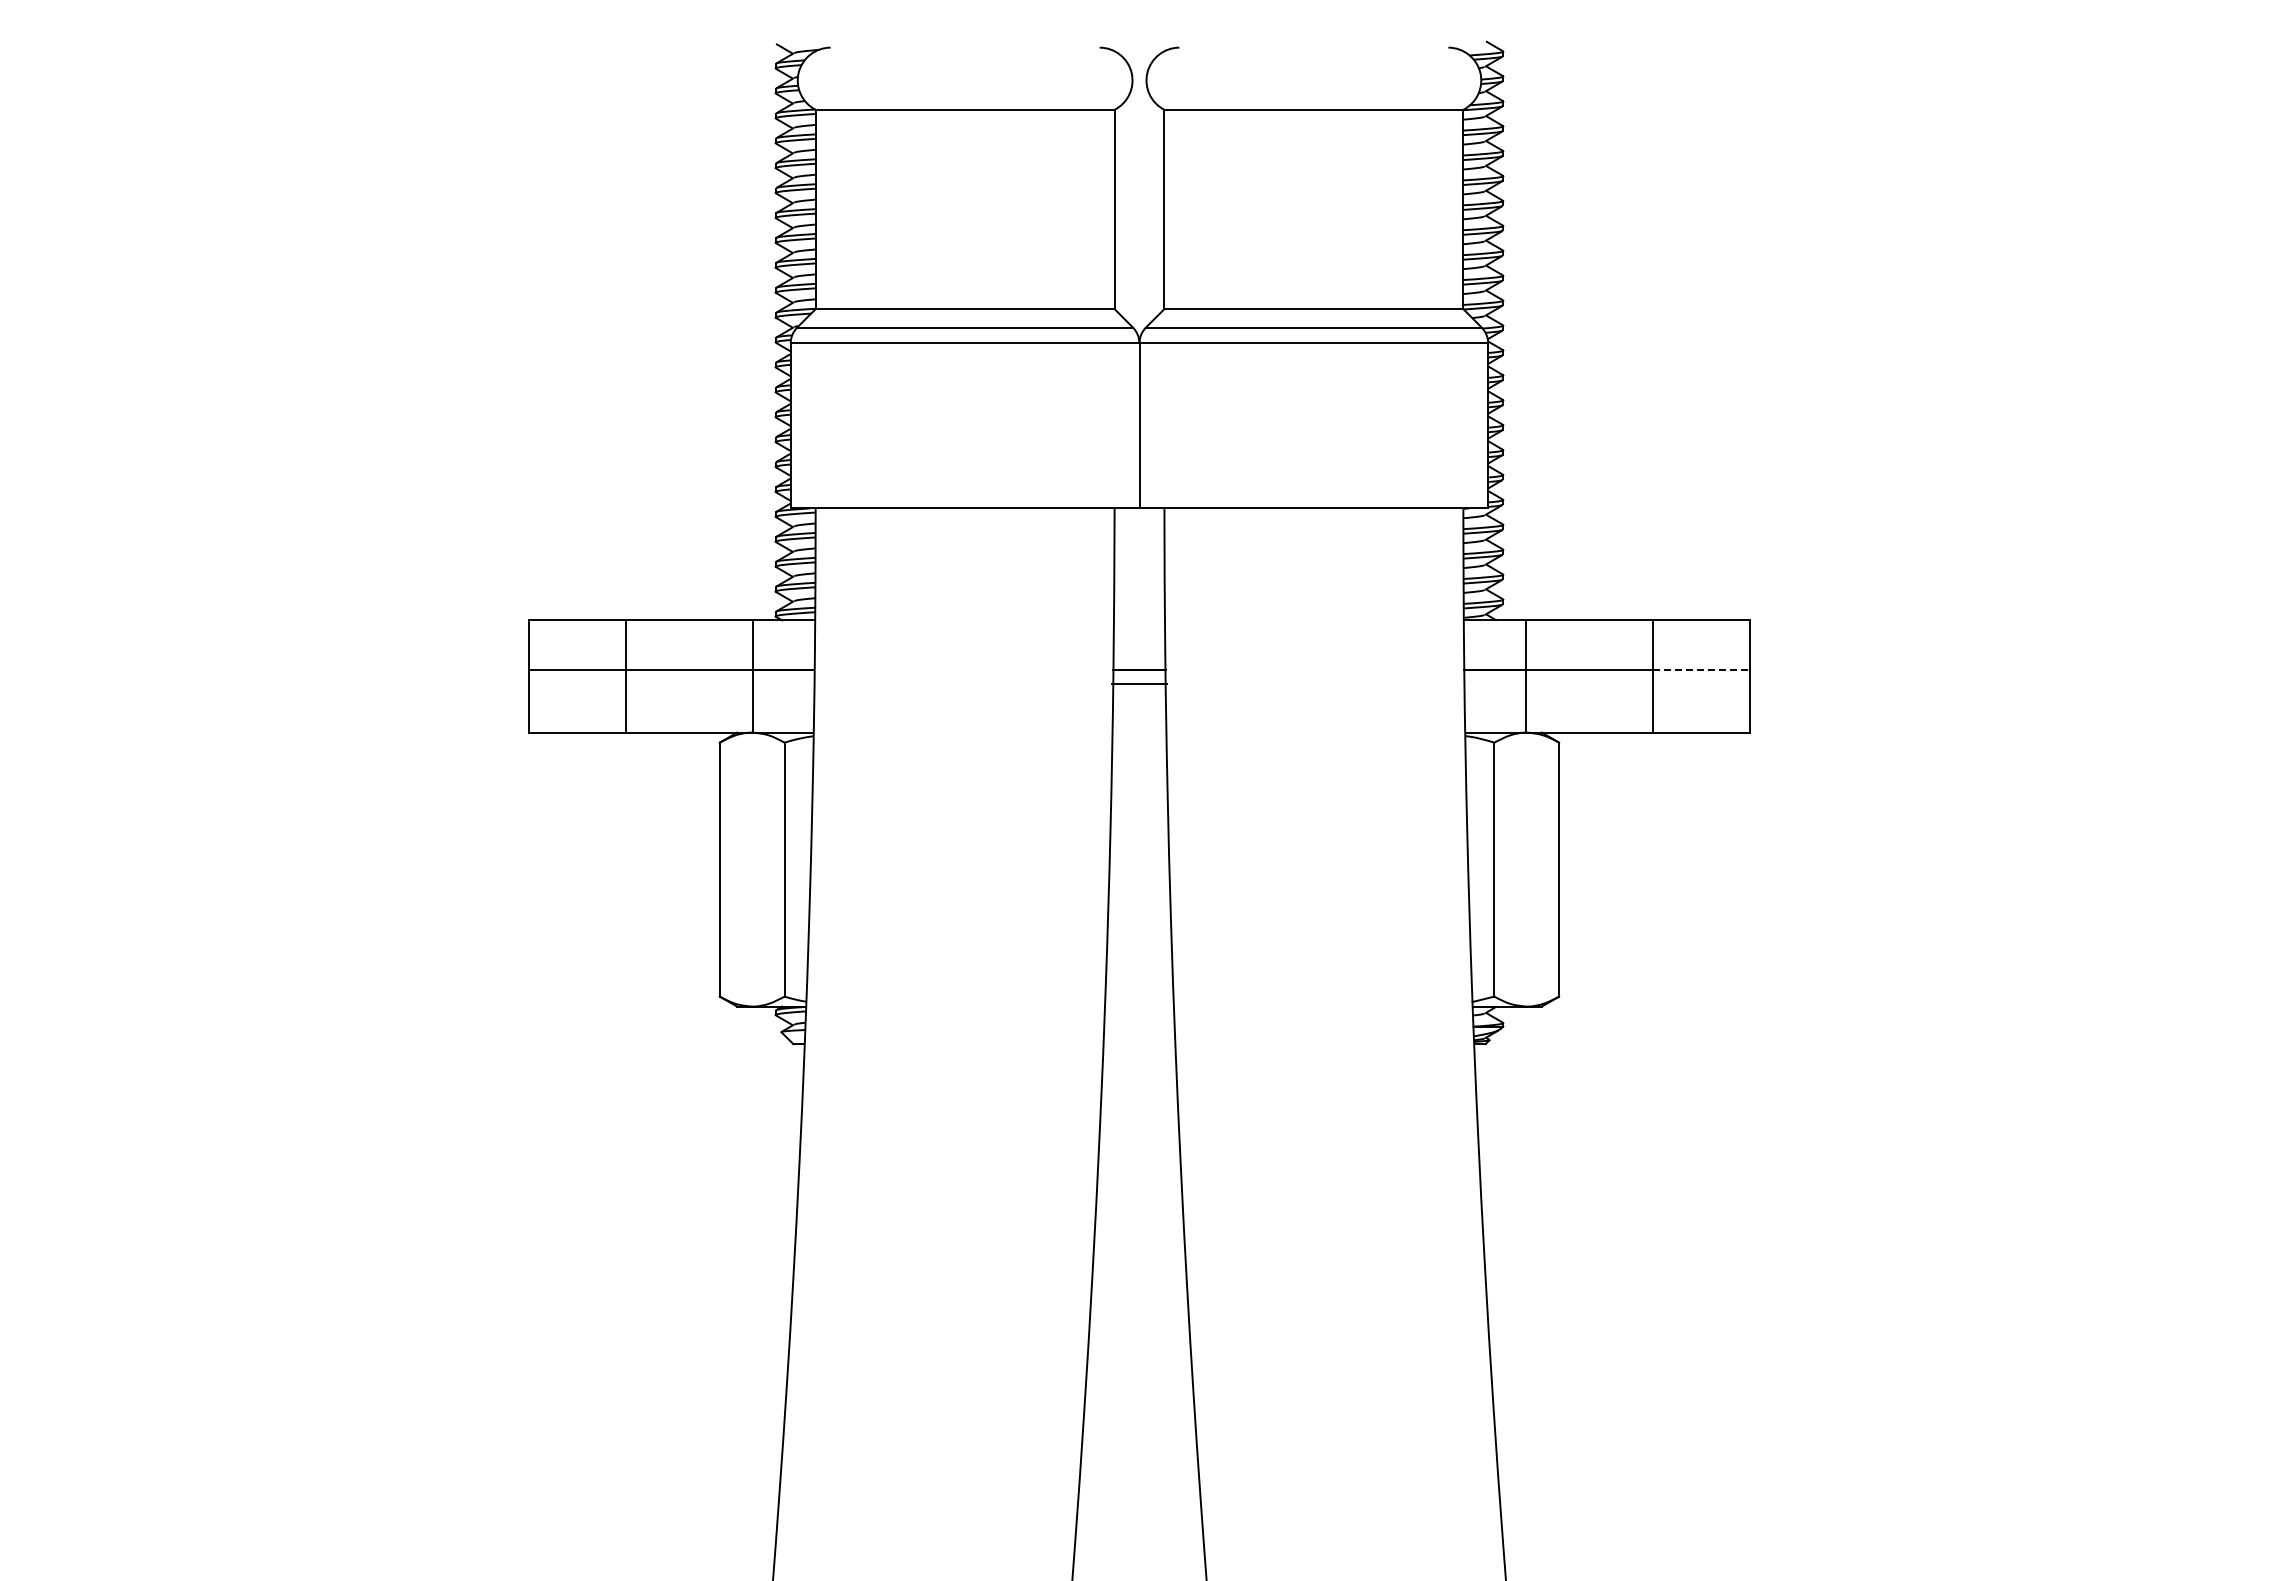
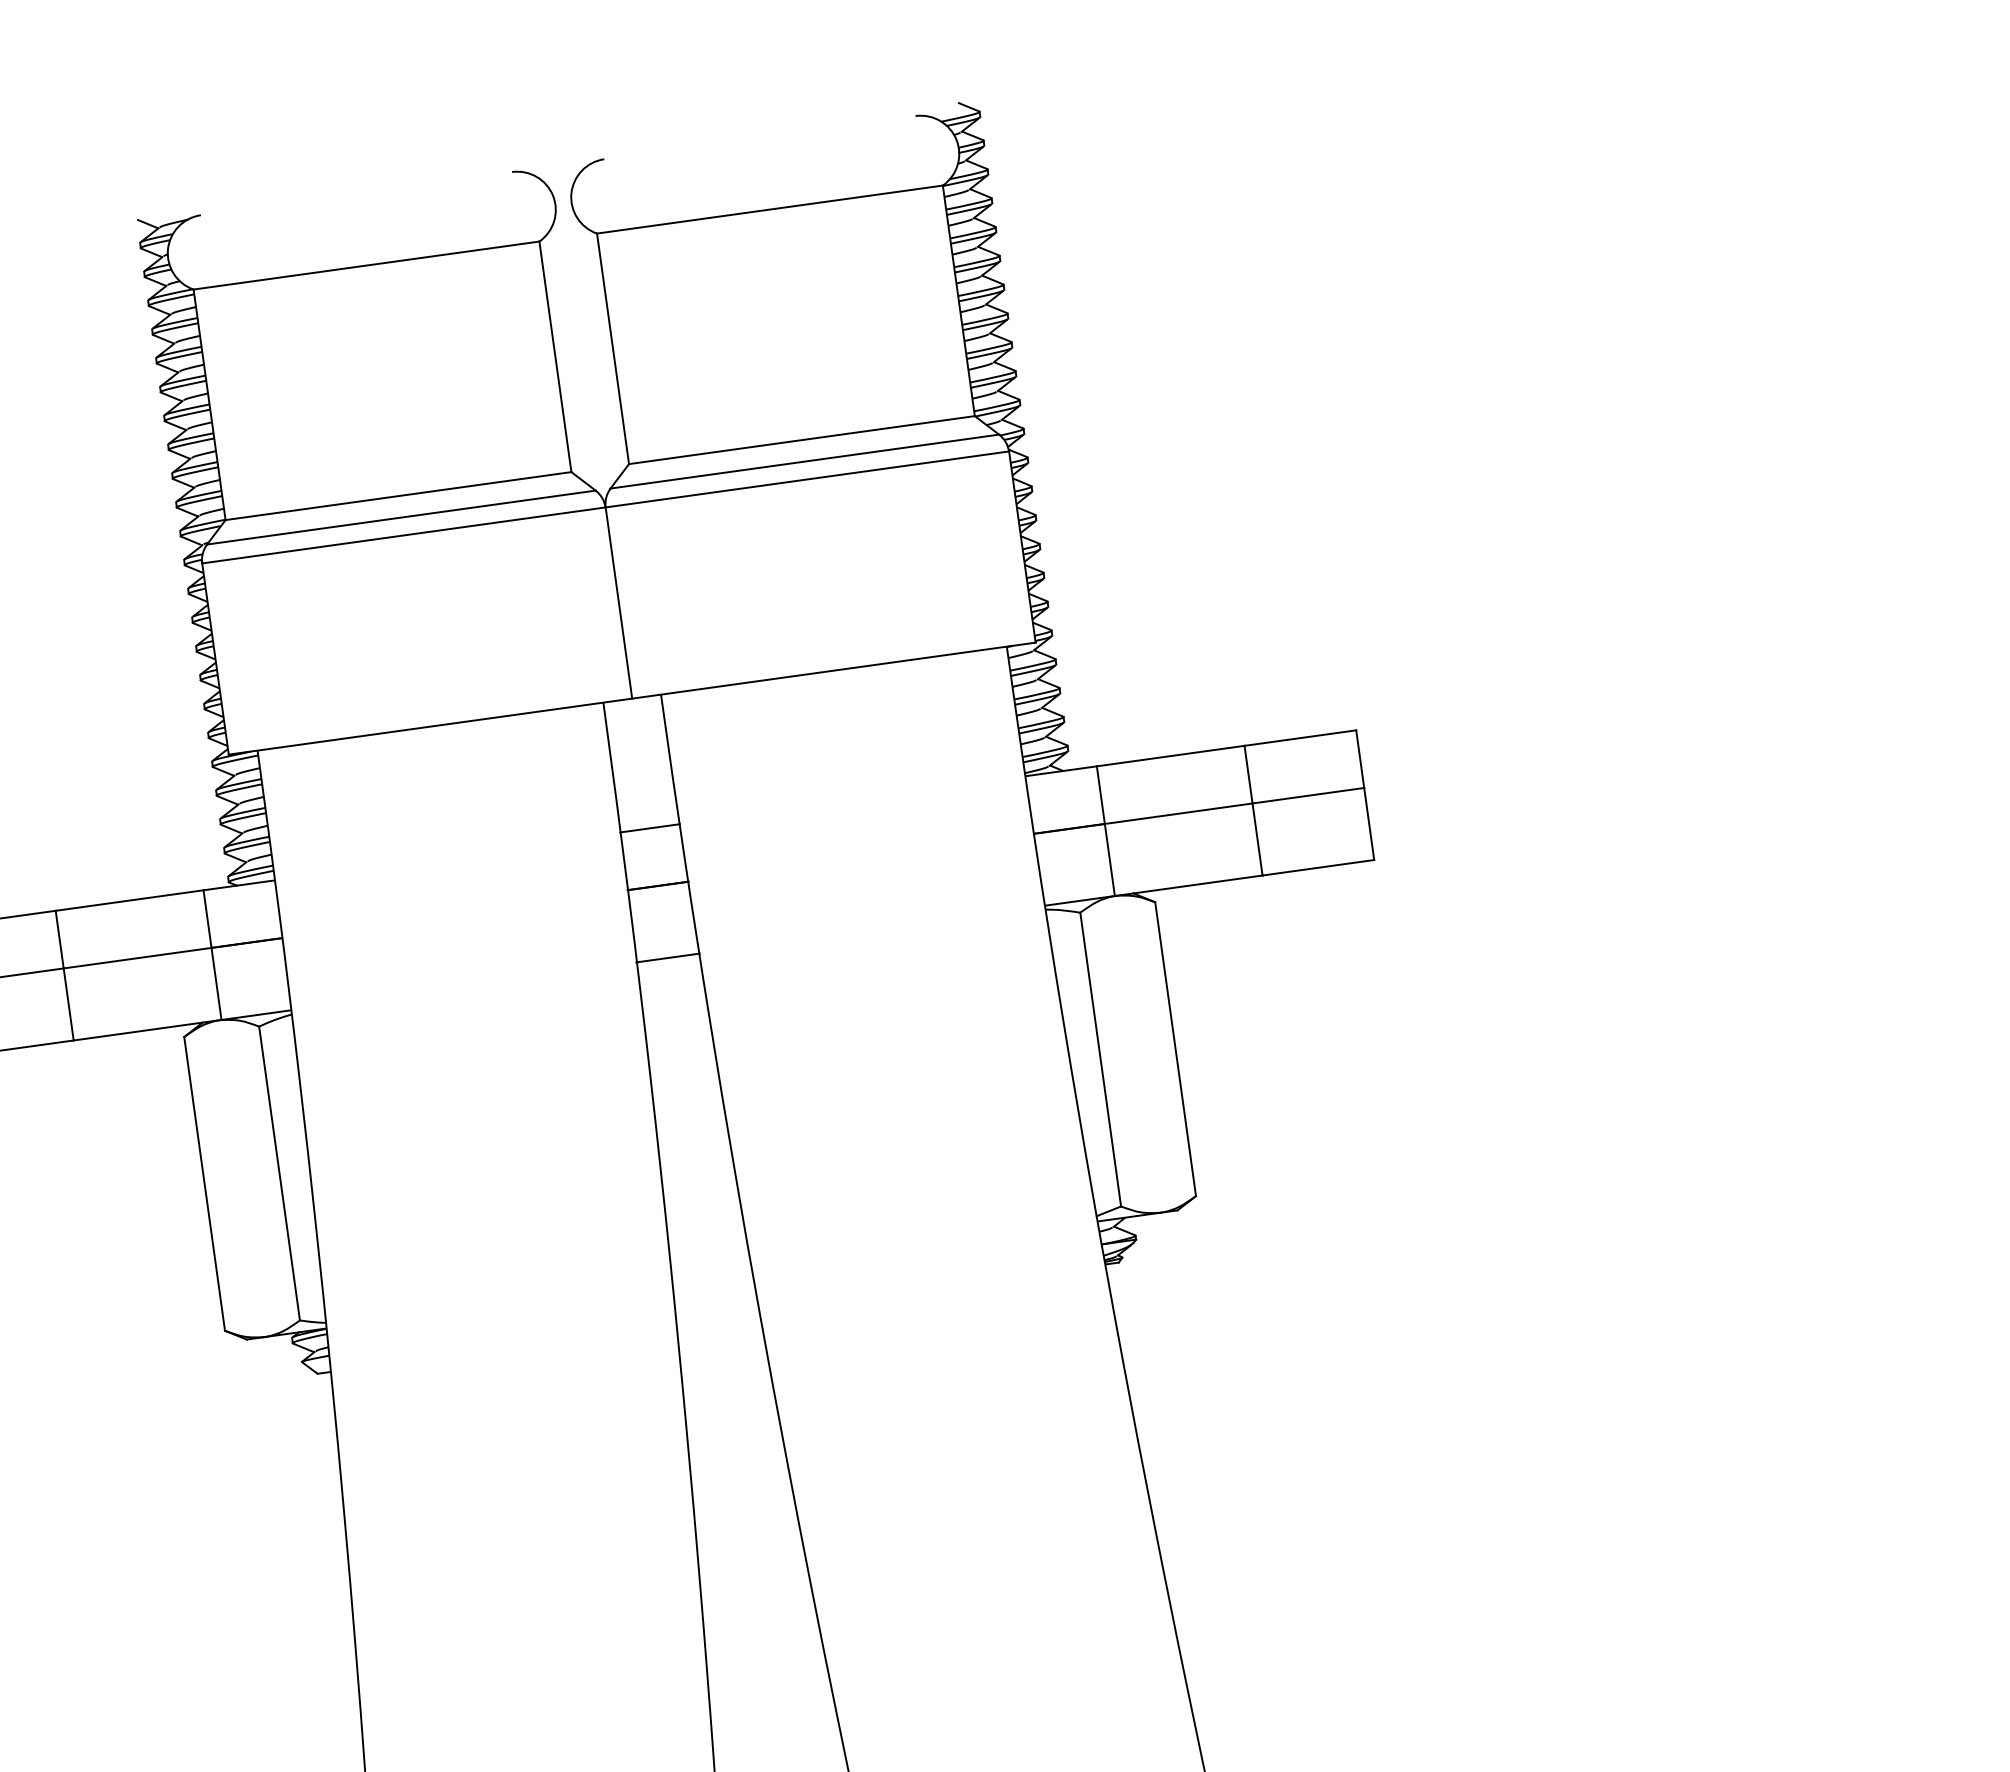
line: (1139, 620) -> (650, 828), added
line: (1702, 670) -> (1309, 795), dashed -> solid
line: (1138, 683) -> (667, 958), moved

